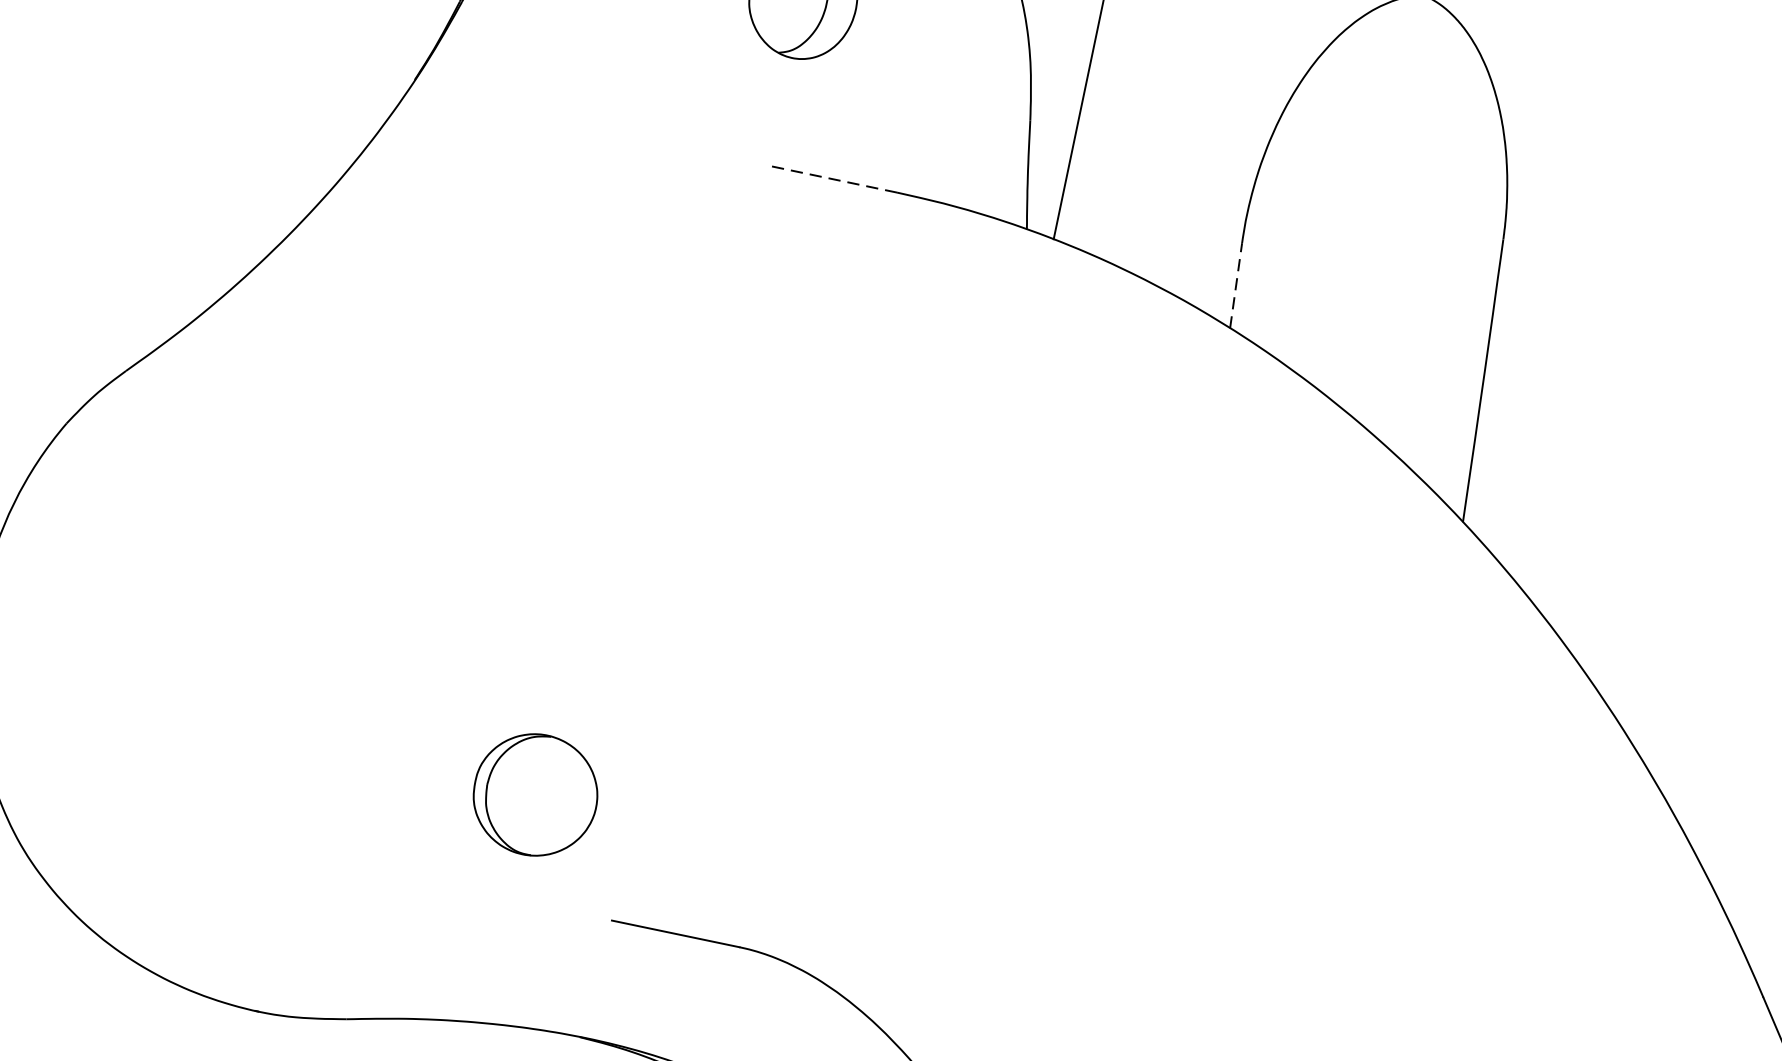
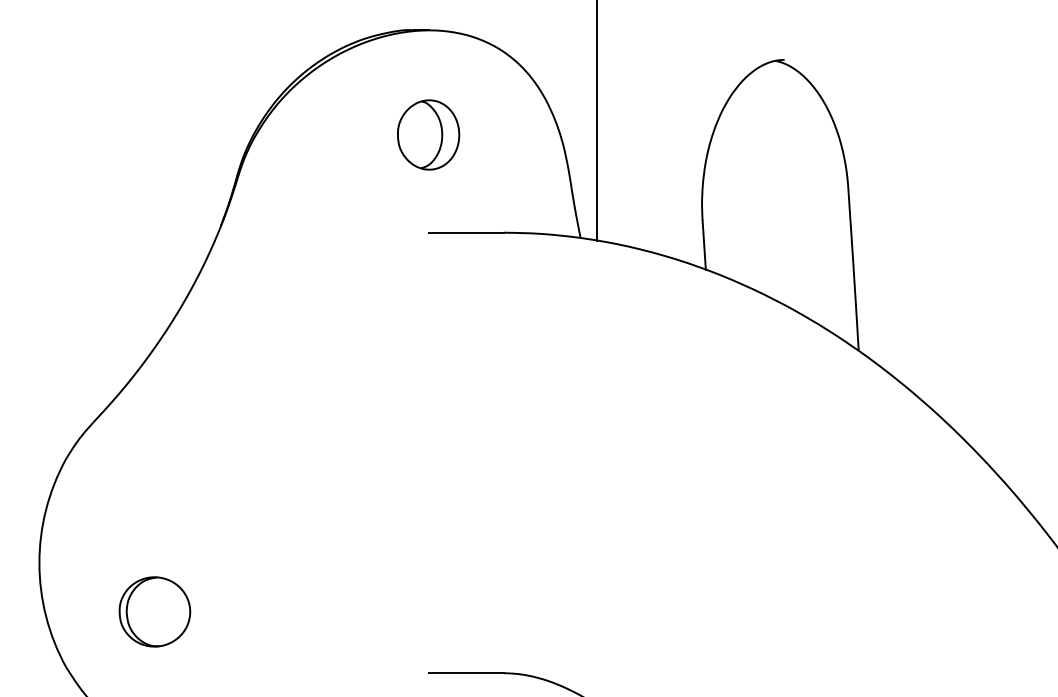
line: (831, 178) -> (465, 232), dashed -> solid
line: (1236, 286) -> (704, 245), dashed -> solid
part: (535, 794) -> (154, 611), moved

